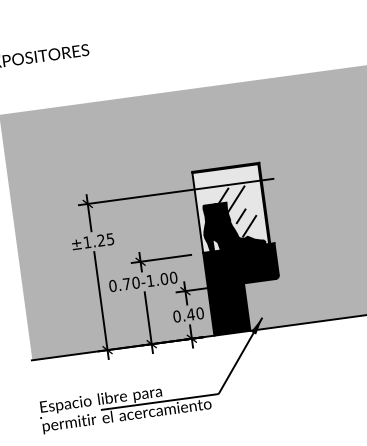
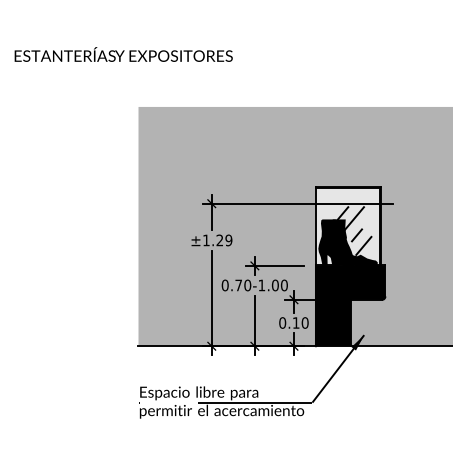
text: (109, 238) -> (228, 239), ±1.25 -> ±1.29
text: (190, 314) -> (295, 322), 0.40 -> 0.10

